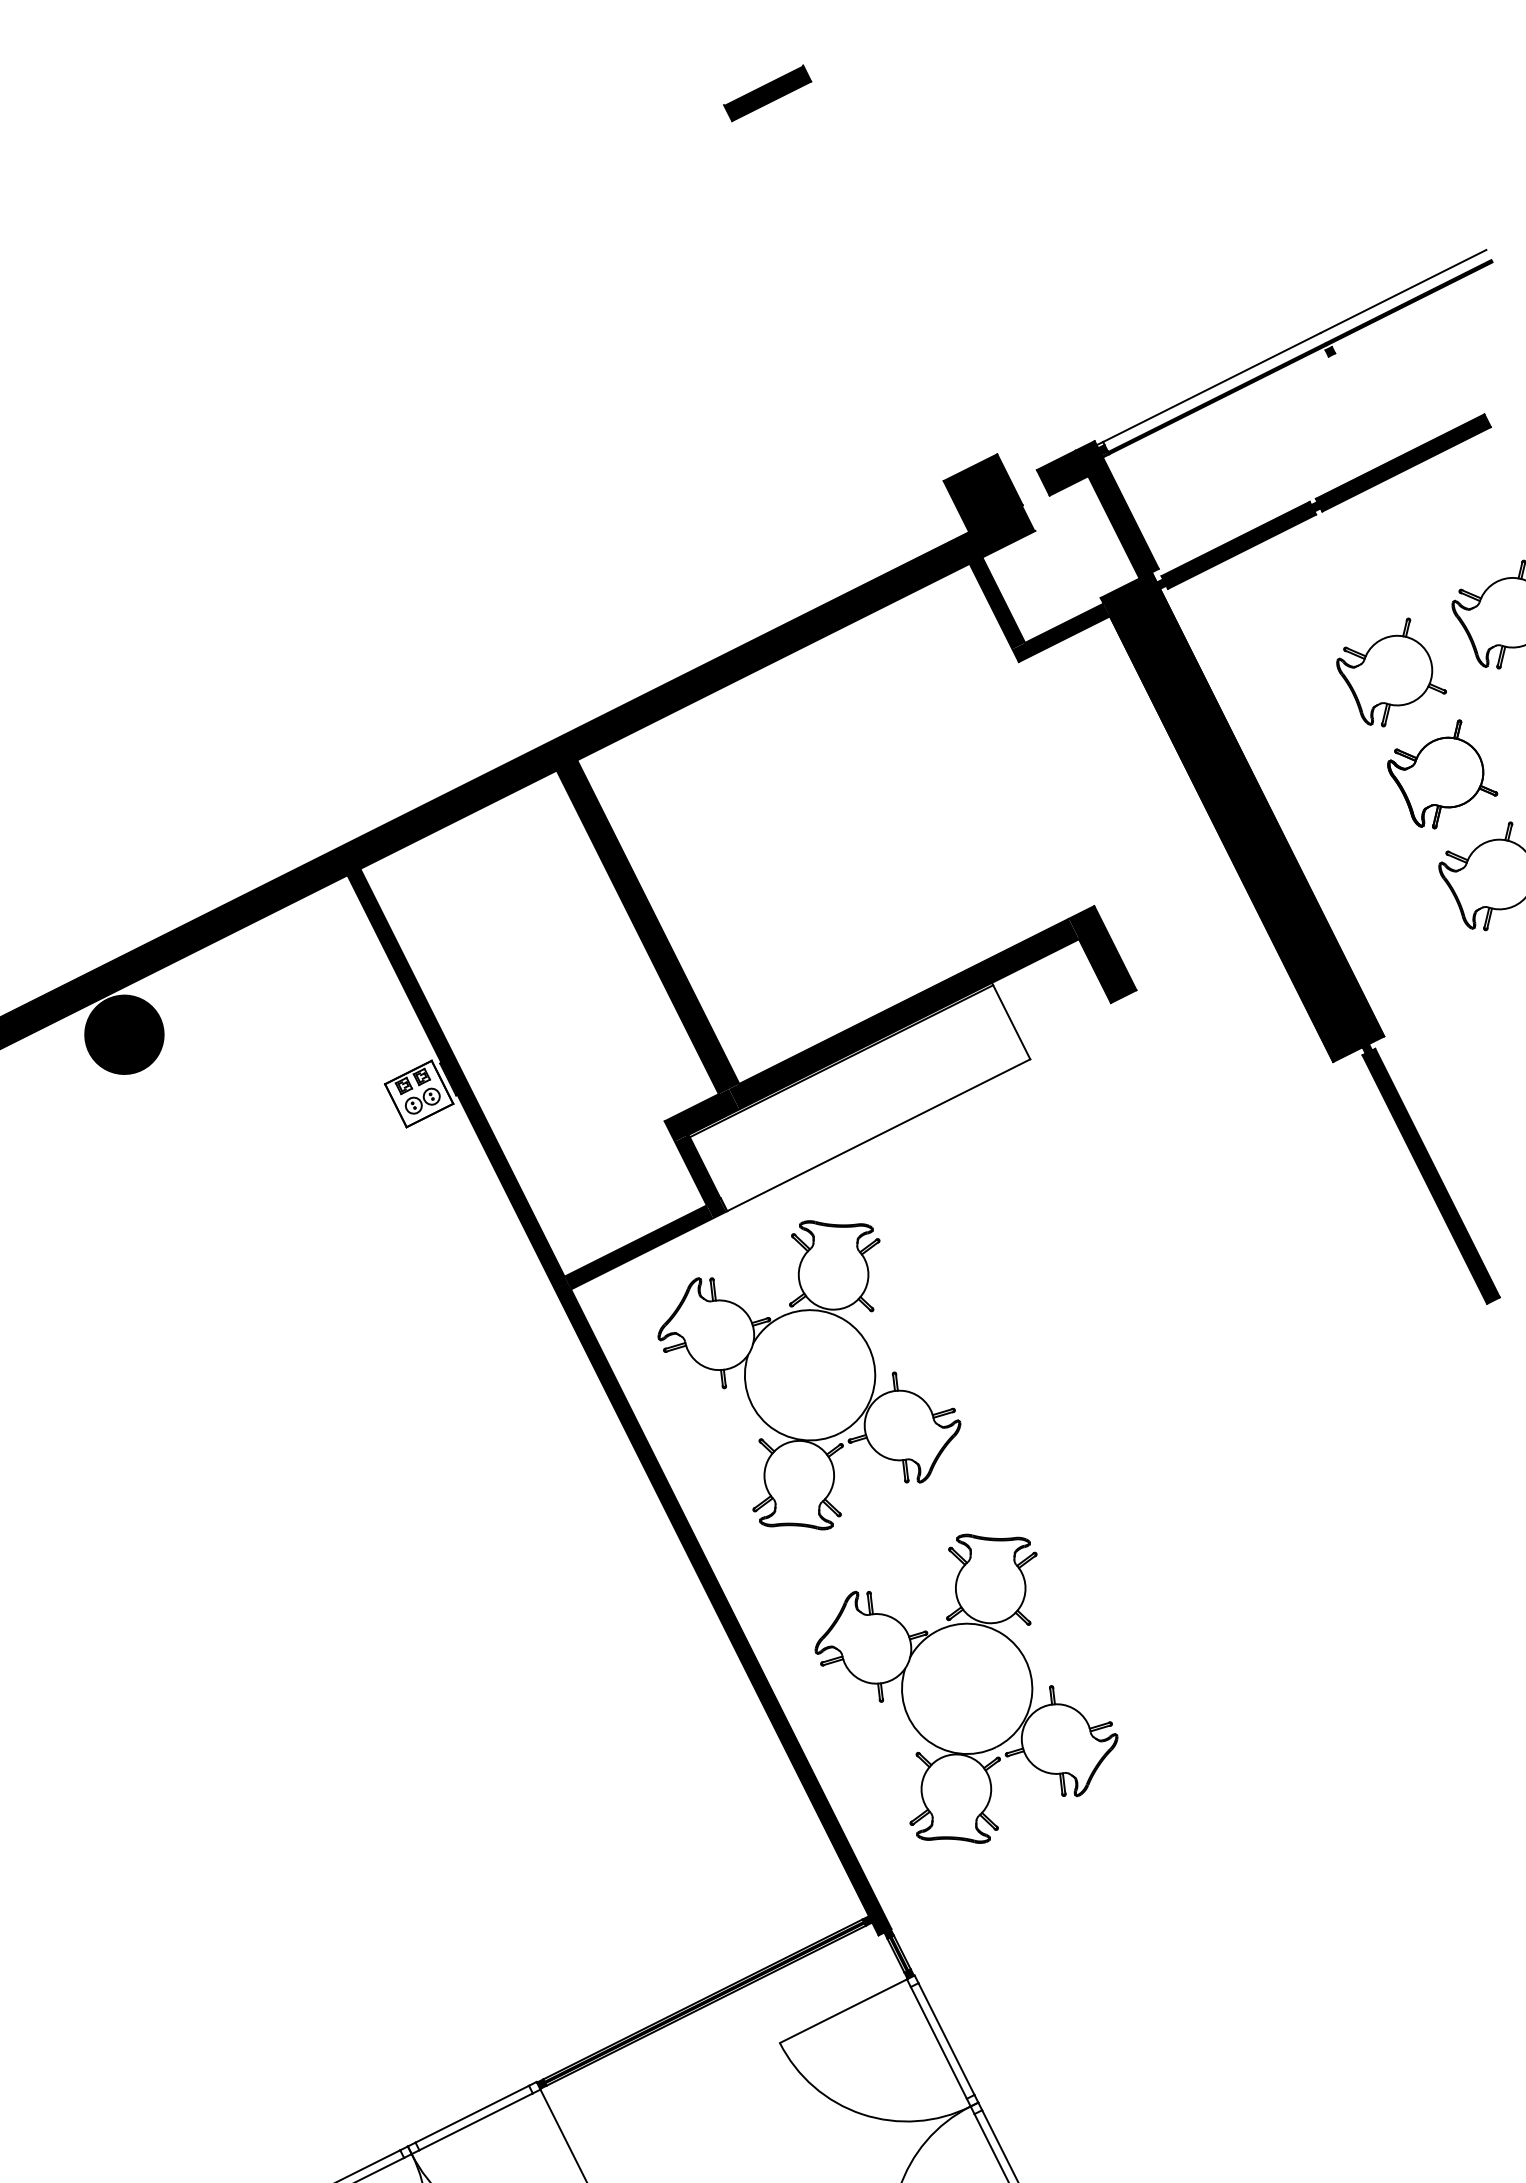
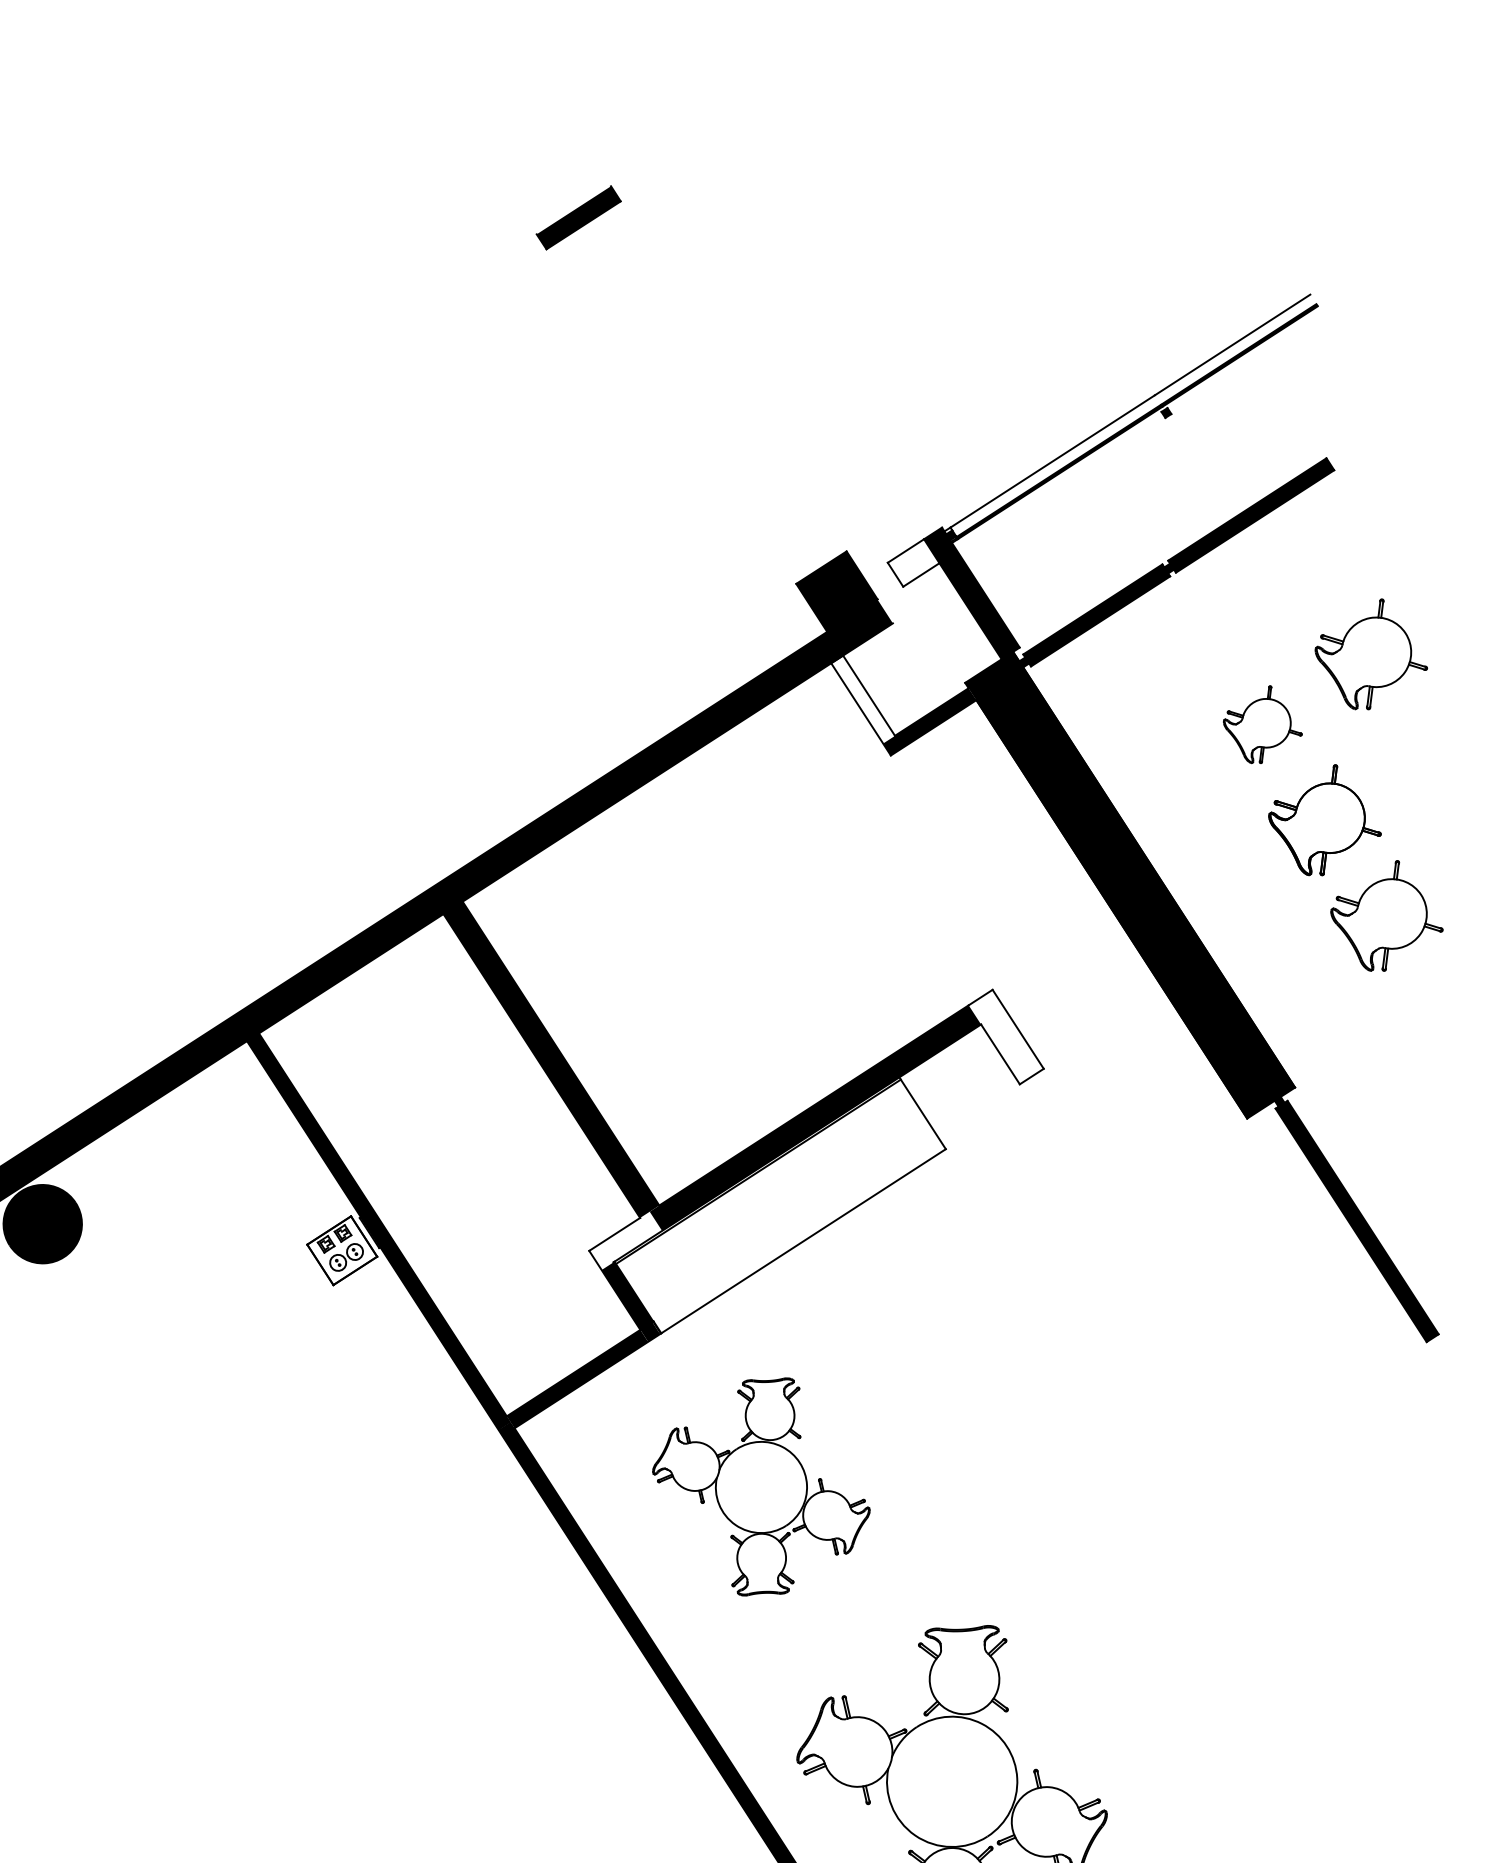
fill: (1062, 472) -> (913, 562), removed
fill: (997, 603) -> (863, 699), removed
part: (1391, 672) -> (1262, 725), size x0.7
fill: (1102, 954) -> (1006, 1037), removed
fill: (701, 1115) -> (625, 1241), removed
part: (809, 1375) -> (761, 1487), size x0.7

